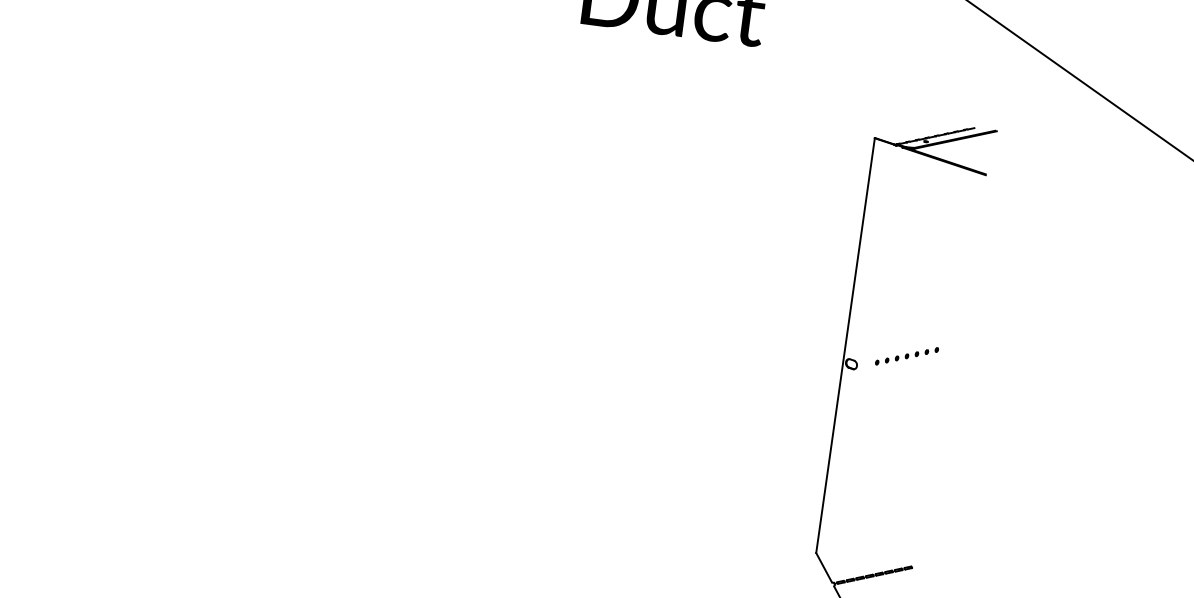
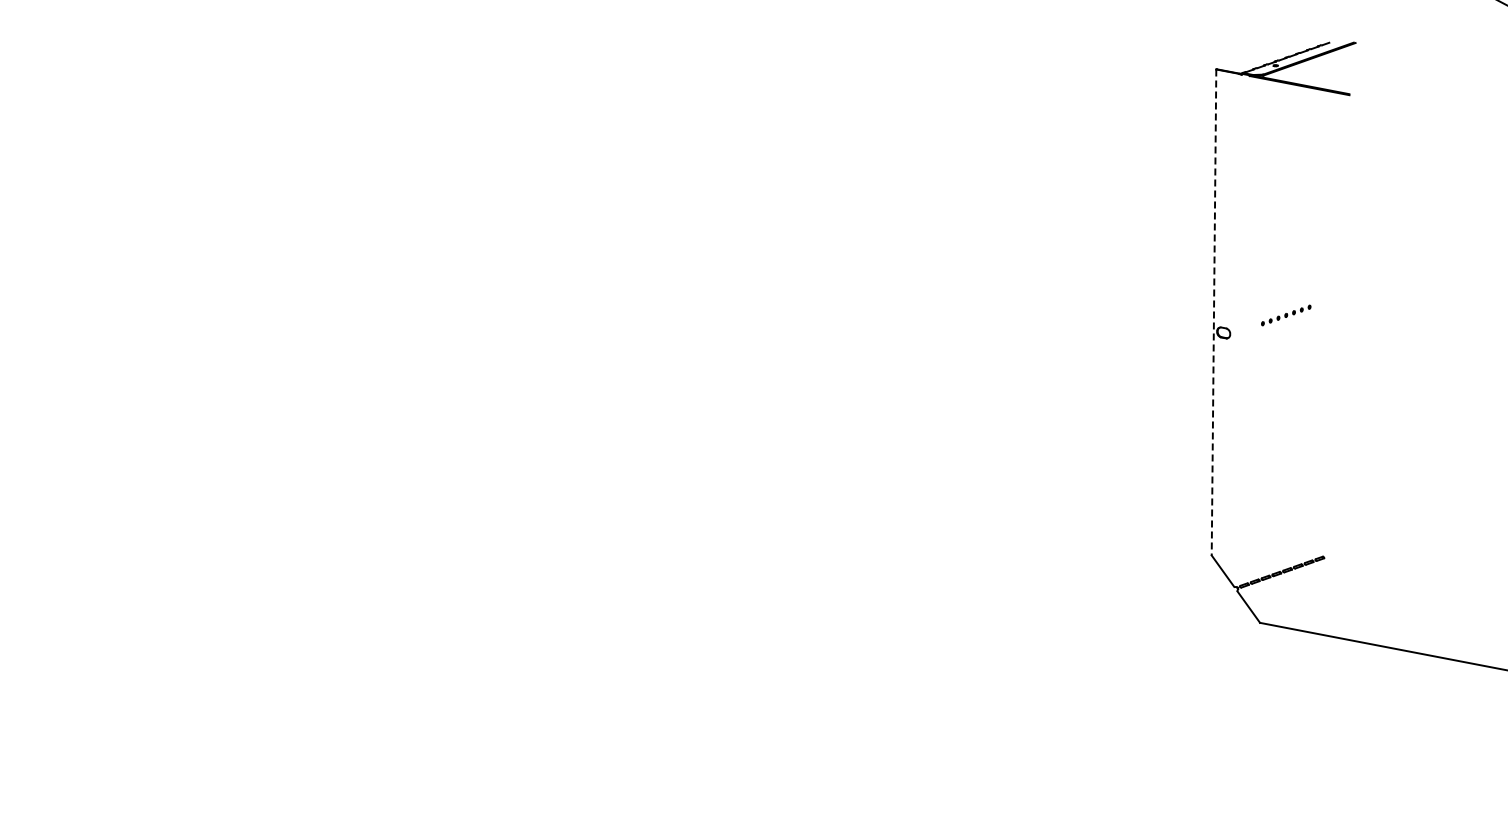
line: (845, 345) -> (1214, 312), solid -> dashed
part: (906, 356) -> (1285, 315), size x0.7

